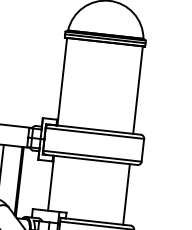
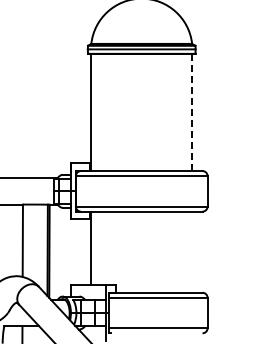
line: (138, 90) -> (192, 112), solid -> dashed
line: (126, 193) -> (192, 251), removed

